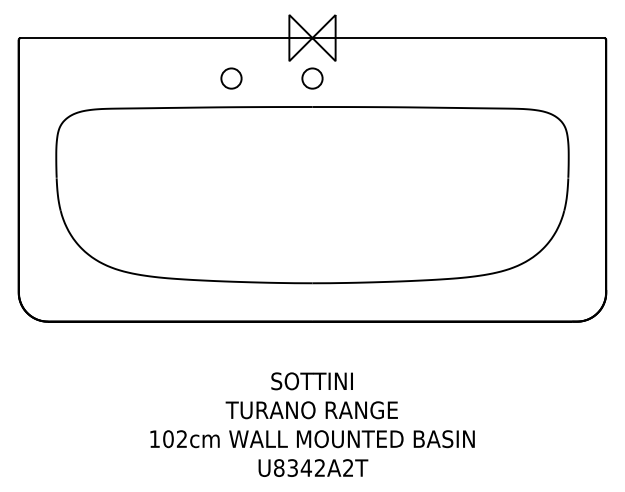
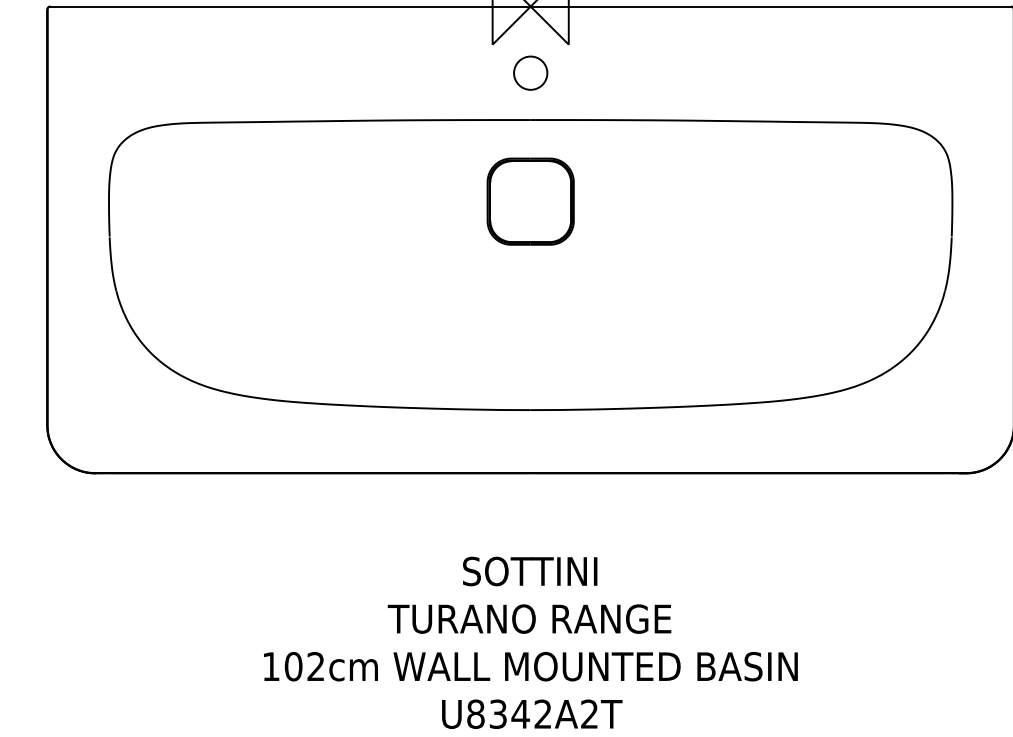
circle: (231, 78) -> (397, 73), removed
part: (312, 156) -> (530, 201), added

